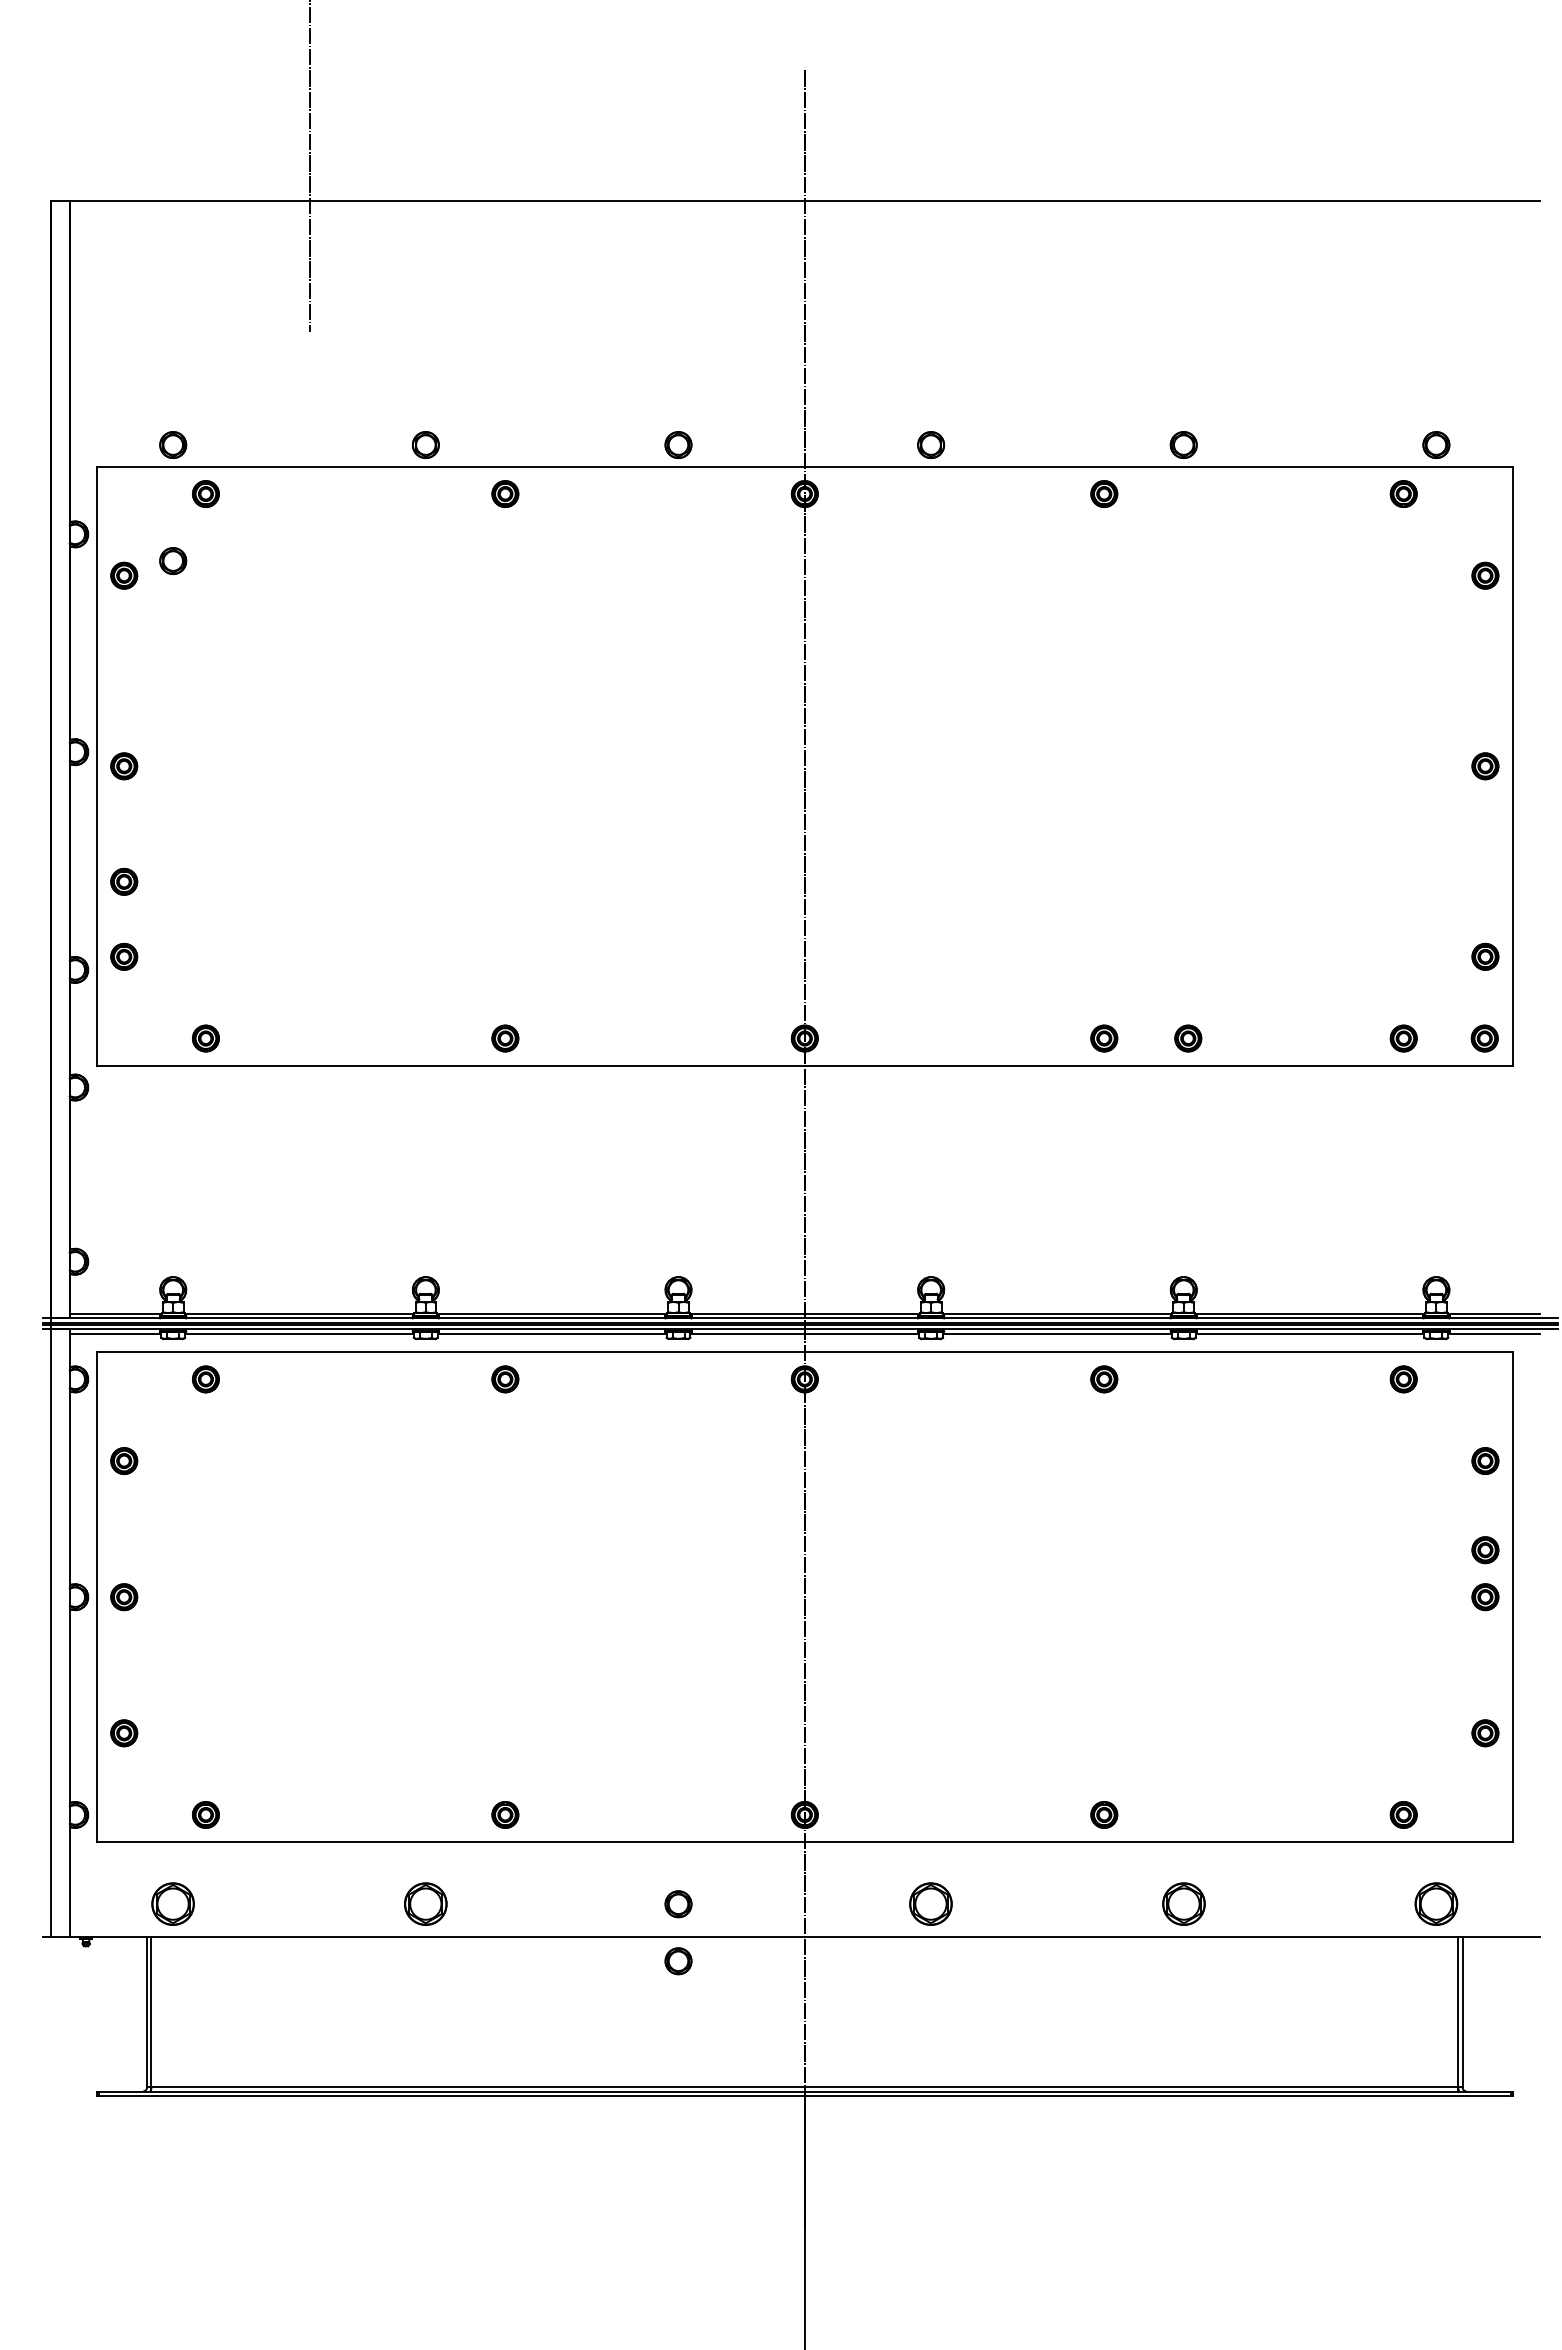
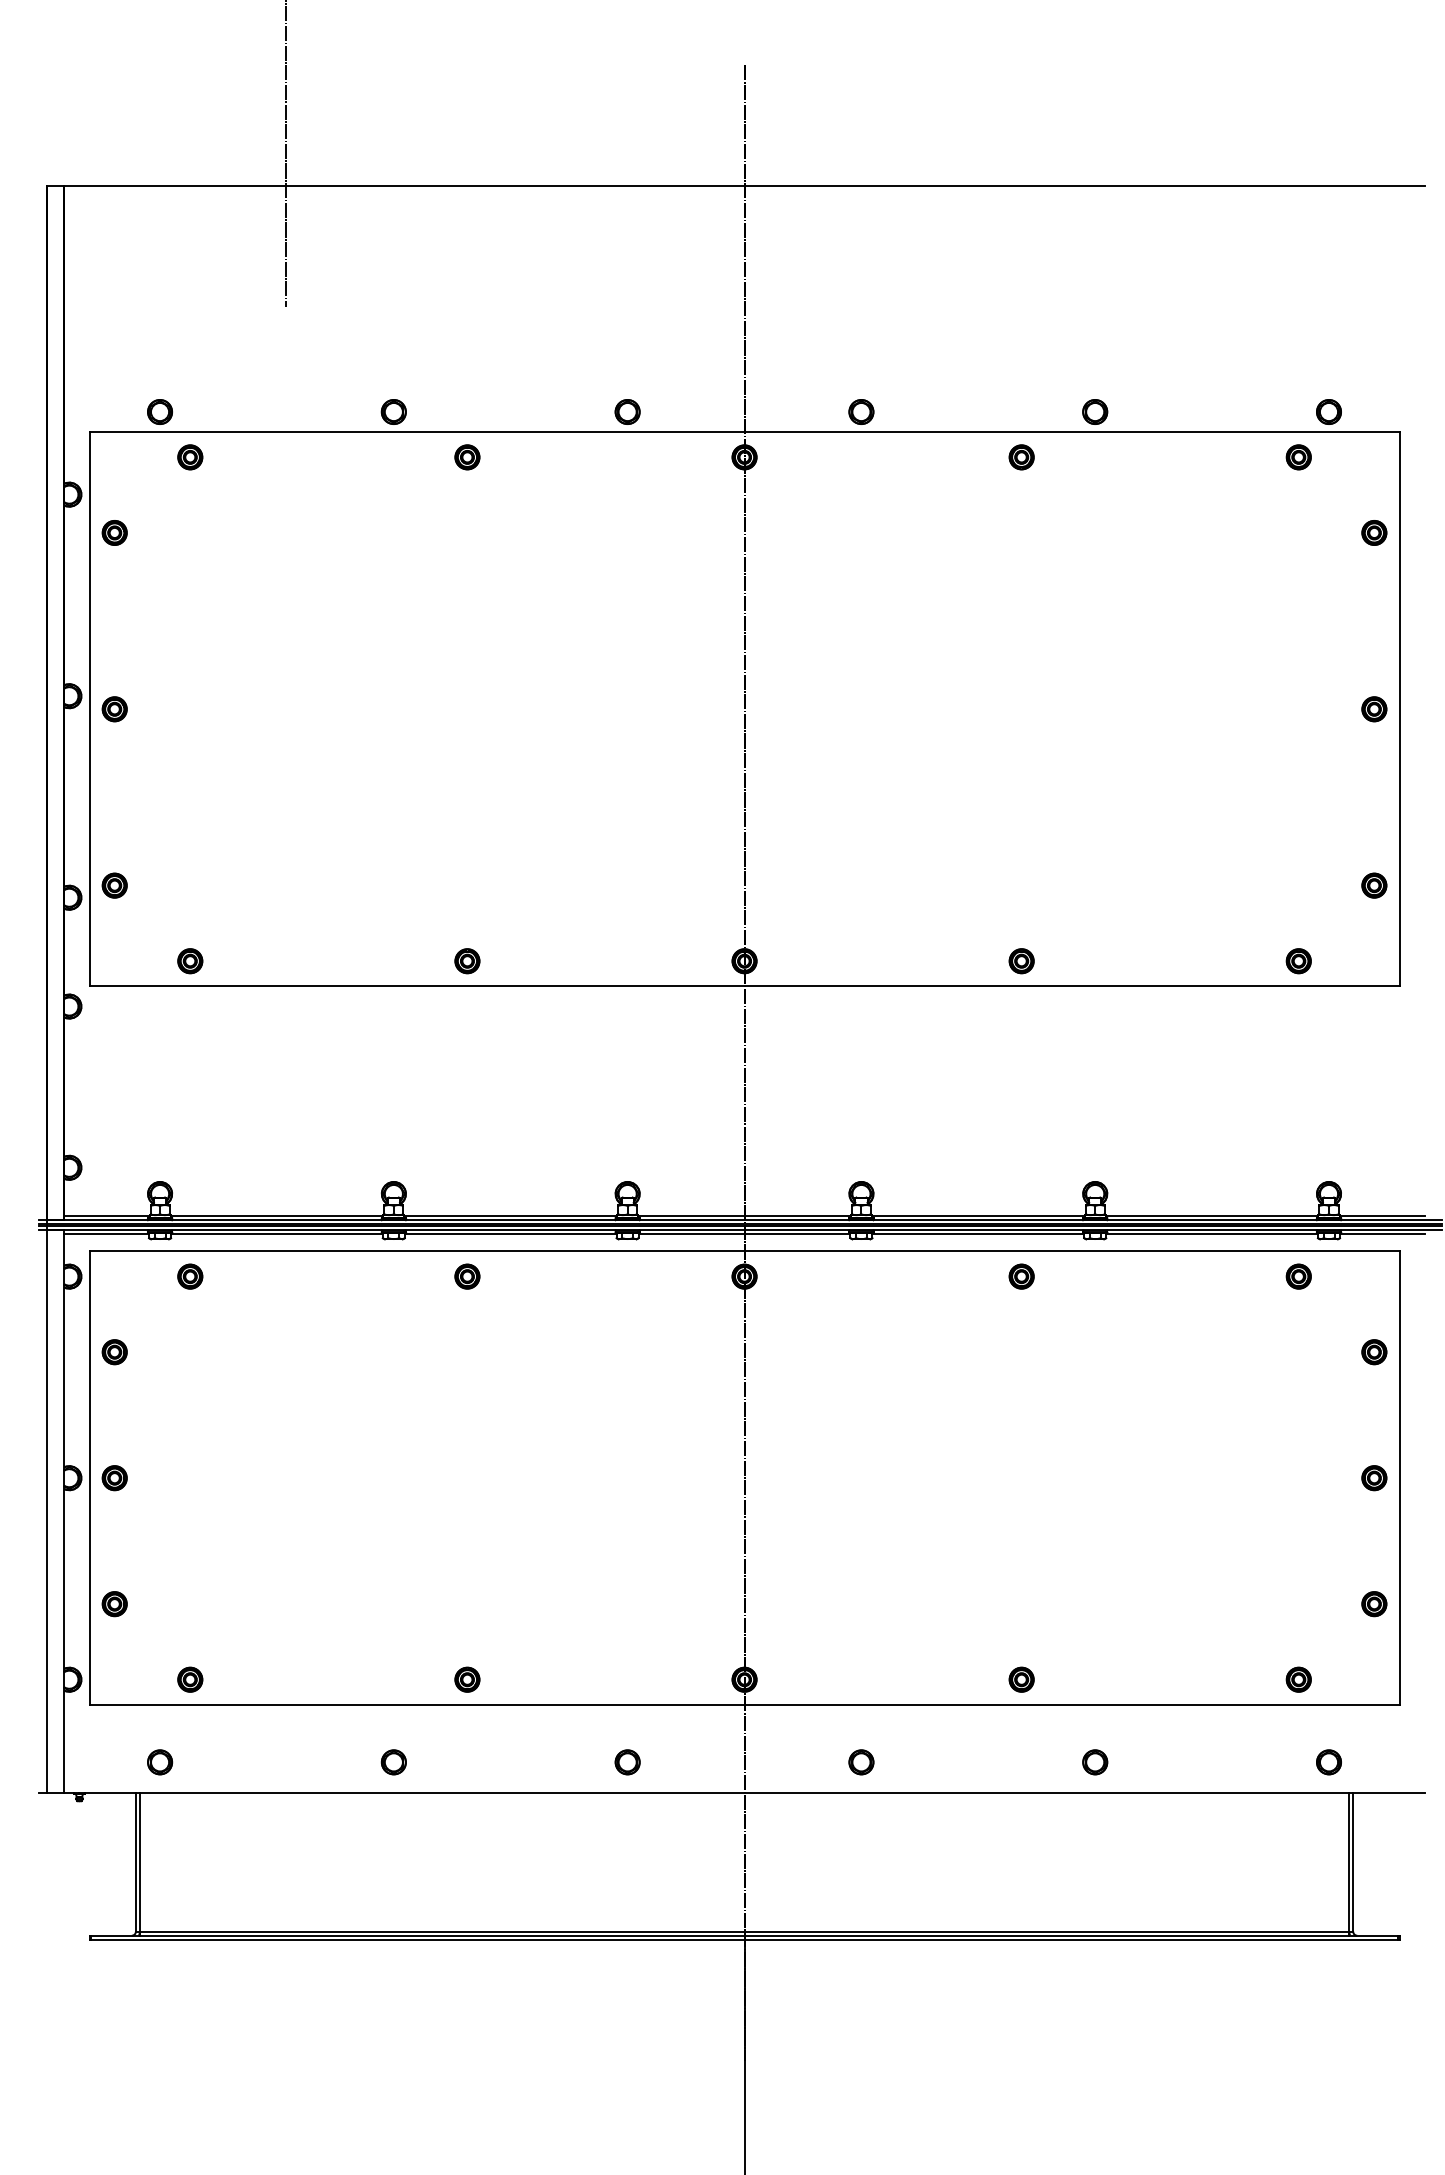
part: (173, 560) -> (160, 518), removed
part: (124, 881) -> (114, 815), removed
part: (1188, 1038) -> (1099, 961), removed
part: (1484, 1038) -> (1373, 961), removed
part: (1485, 1550) -> (1374, 1434), removed
part: (173, 1904) -> (160, 1762), size x0.62
part: (425, 1904) -> (393, 1762), size x0.62
part: (931, 1904) -> (861, 1762), size x0.62
part: (1183, 1904) -> (1094, 1762), size x0.62
part: (1436, 1904) -> (1329, 1762), size x0.62
part: (678, 1961) -> (627, 1815), removed

